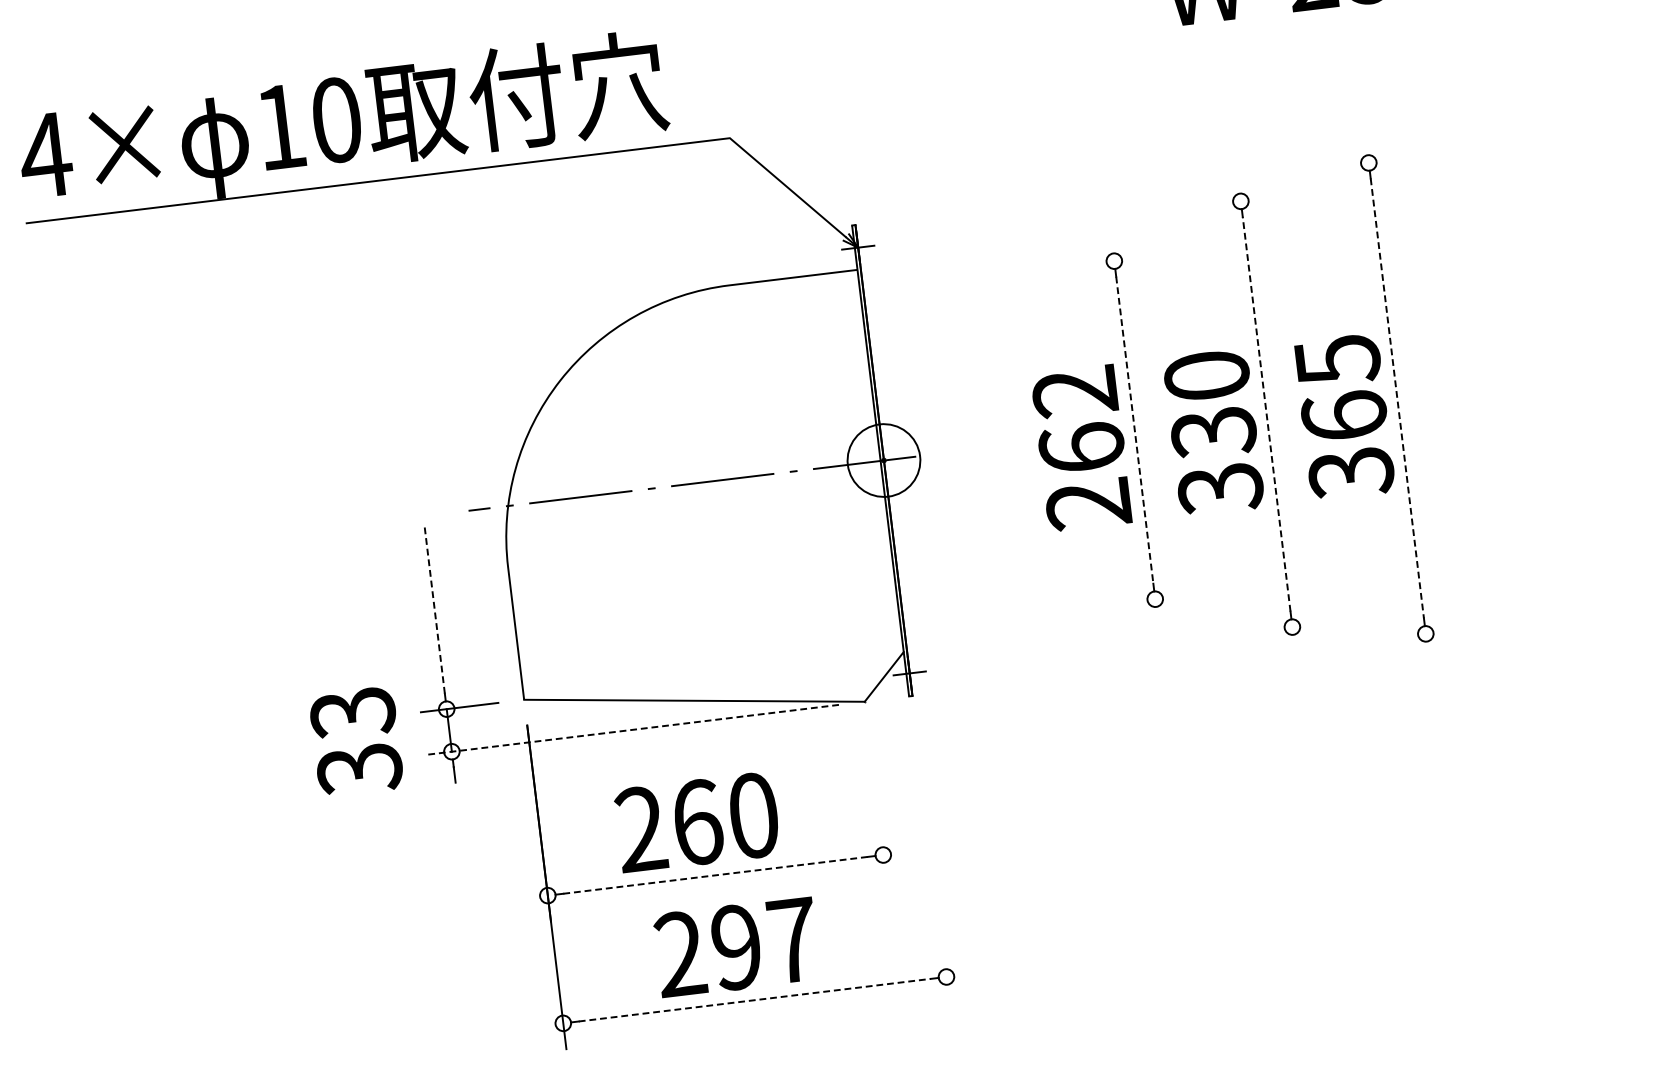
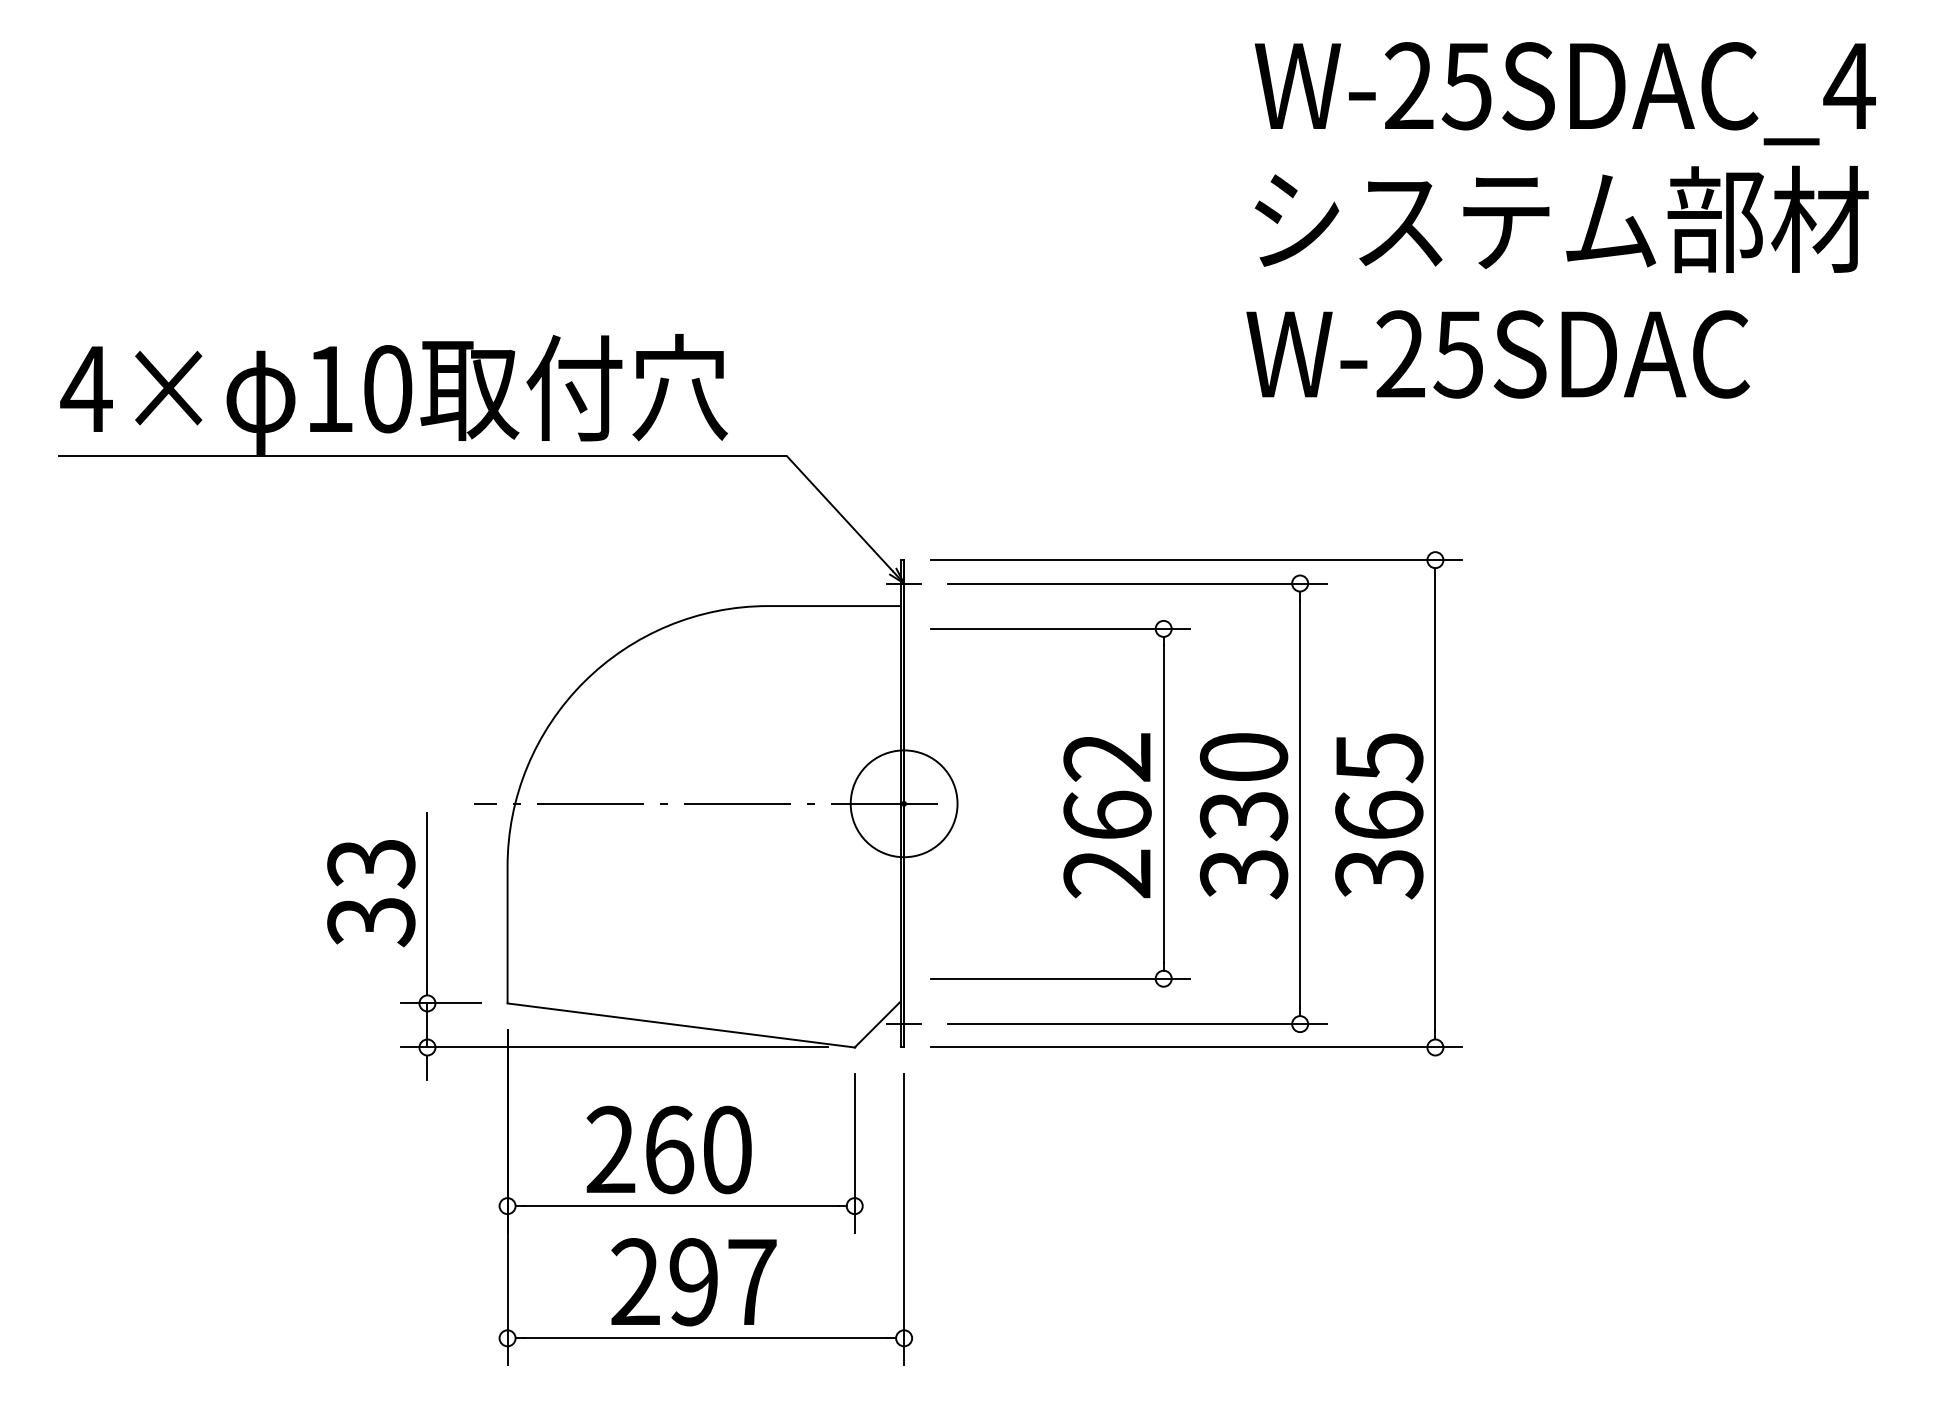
line: (1138, 191) -> (1196, 560), added
line: (1082, 220) -> (1136, 583), added
line: (1014, 272) -> (1060, 628), added
line: (1397, 398) -> (1435, 803), dashed -> solid
line: (1266, 413) -> (1300, 803), dashed -> solid
line: (1134, 429) -> (1163, 803), dashed -> solid
circle: (883, 460) -> (903, 803), size x1.43
line: (434, 608) -> (427, 899), dashed -> solid
line: (1055, 611) -> (1060, 978), added
line: (1134, 646) -> (1136, 1024), added
line: (1194, 661) -> (1196, 1047), added
line: (632, 729) -> (614, 1047), dashed -> solid
text: (356, 741) -> (371, 893), moved
line: (876, 804) -> (854, 1153), added
line: (932, 862) -> (904, 1219), added
line: (715, 875) -> (681, 1206), dashed -> solid
line: (755, 1000) -> (706, 1338), dashed -> solid

